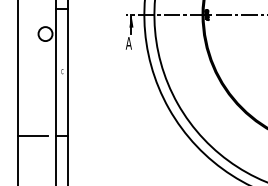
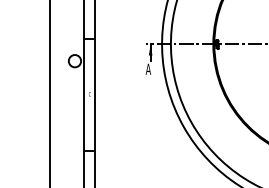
line: (32, 135) -> (63, 150), removed

